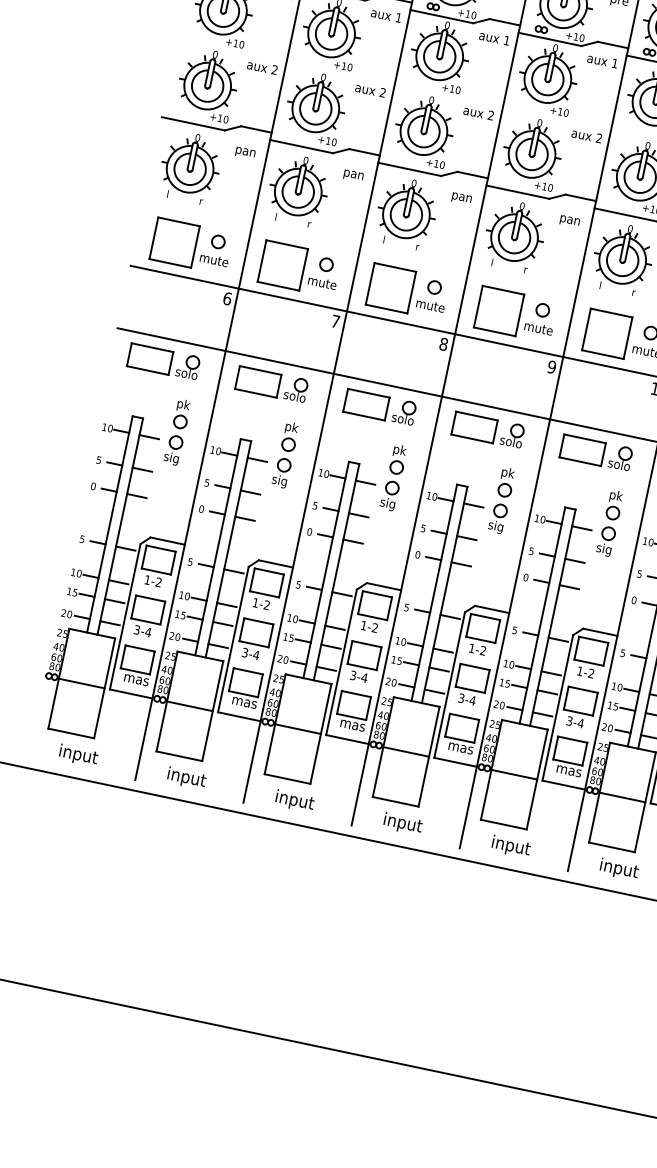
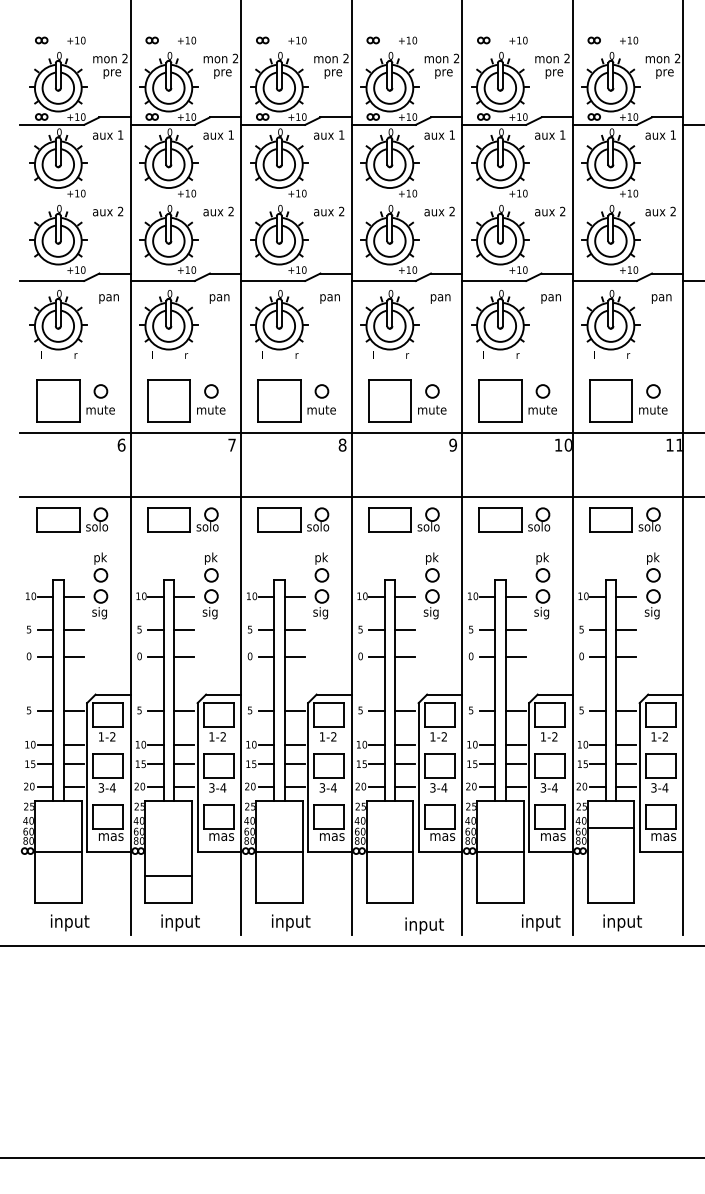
line: (189, 706) -> (168, 875), moved
line: (622, 797) -> (610, 827), moved
text: (402, 823) -> (424, 925), moved
text: (511, 846) -> (541, 922), moved

